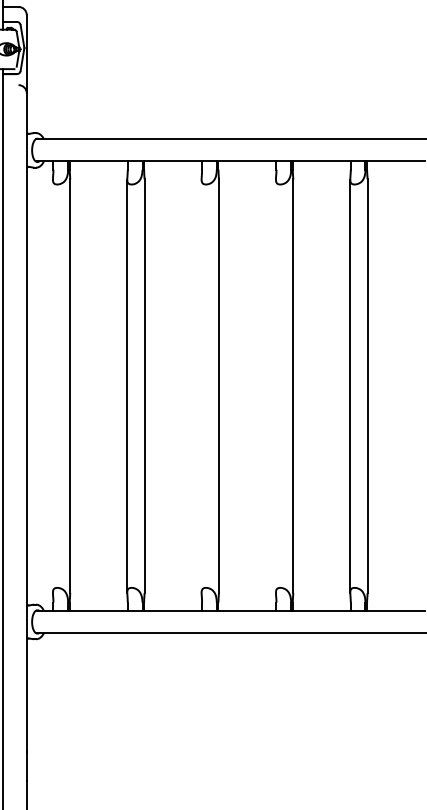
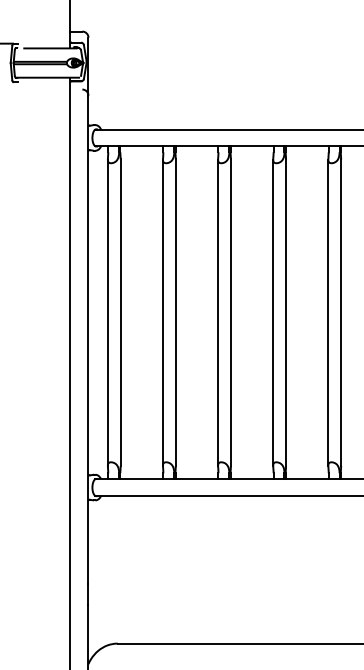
line: (52, 385) -> (107, 312), added
line: (202, 385) -> (218, 312), added
line: (276, 385) -> (273, 312), added

